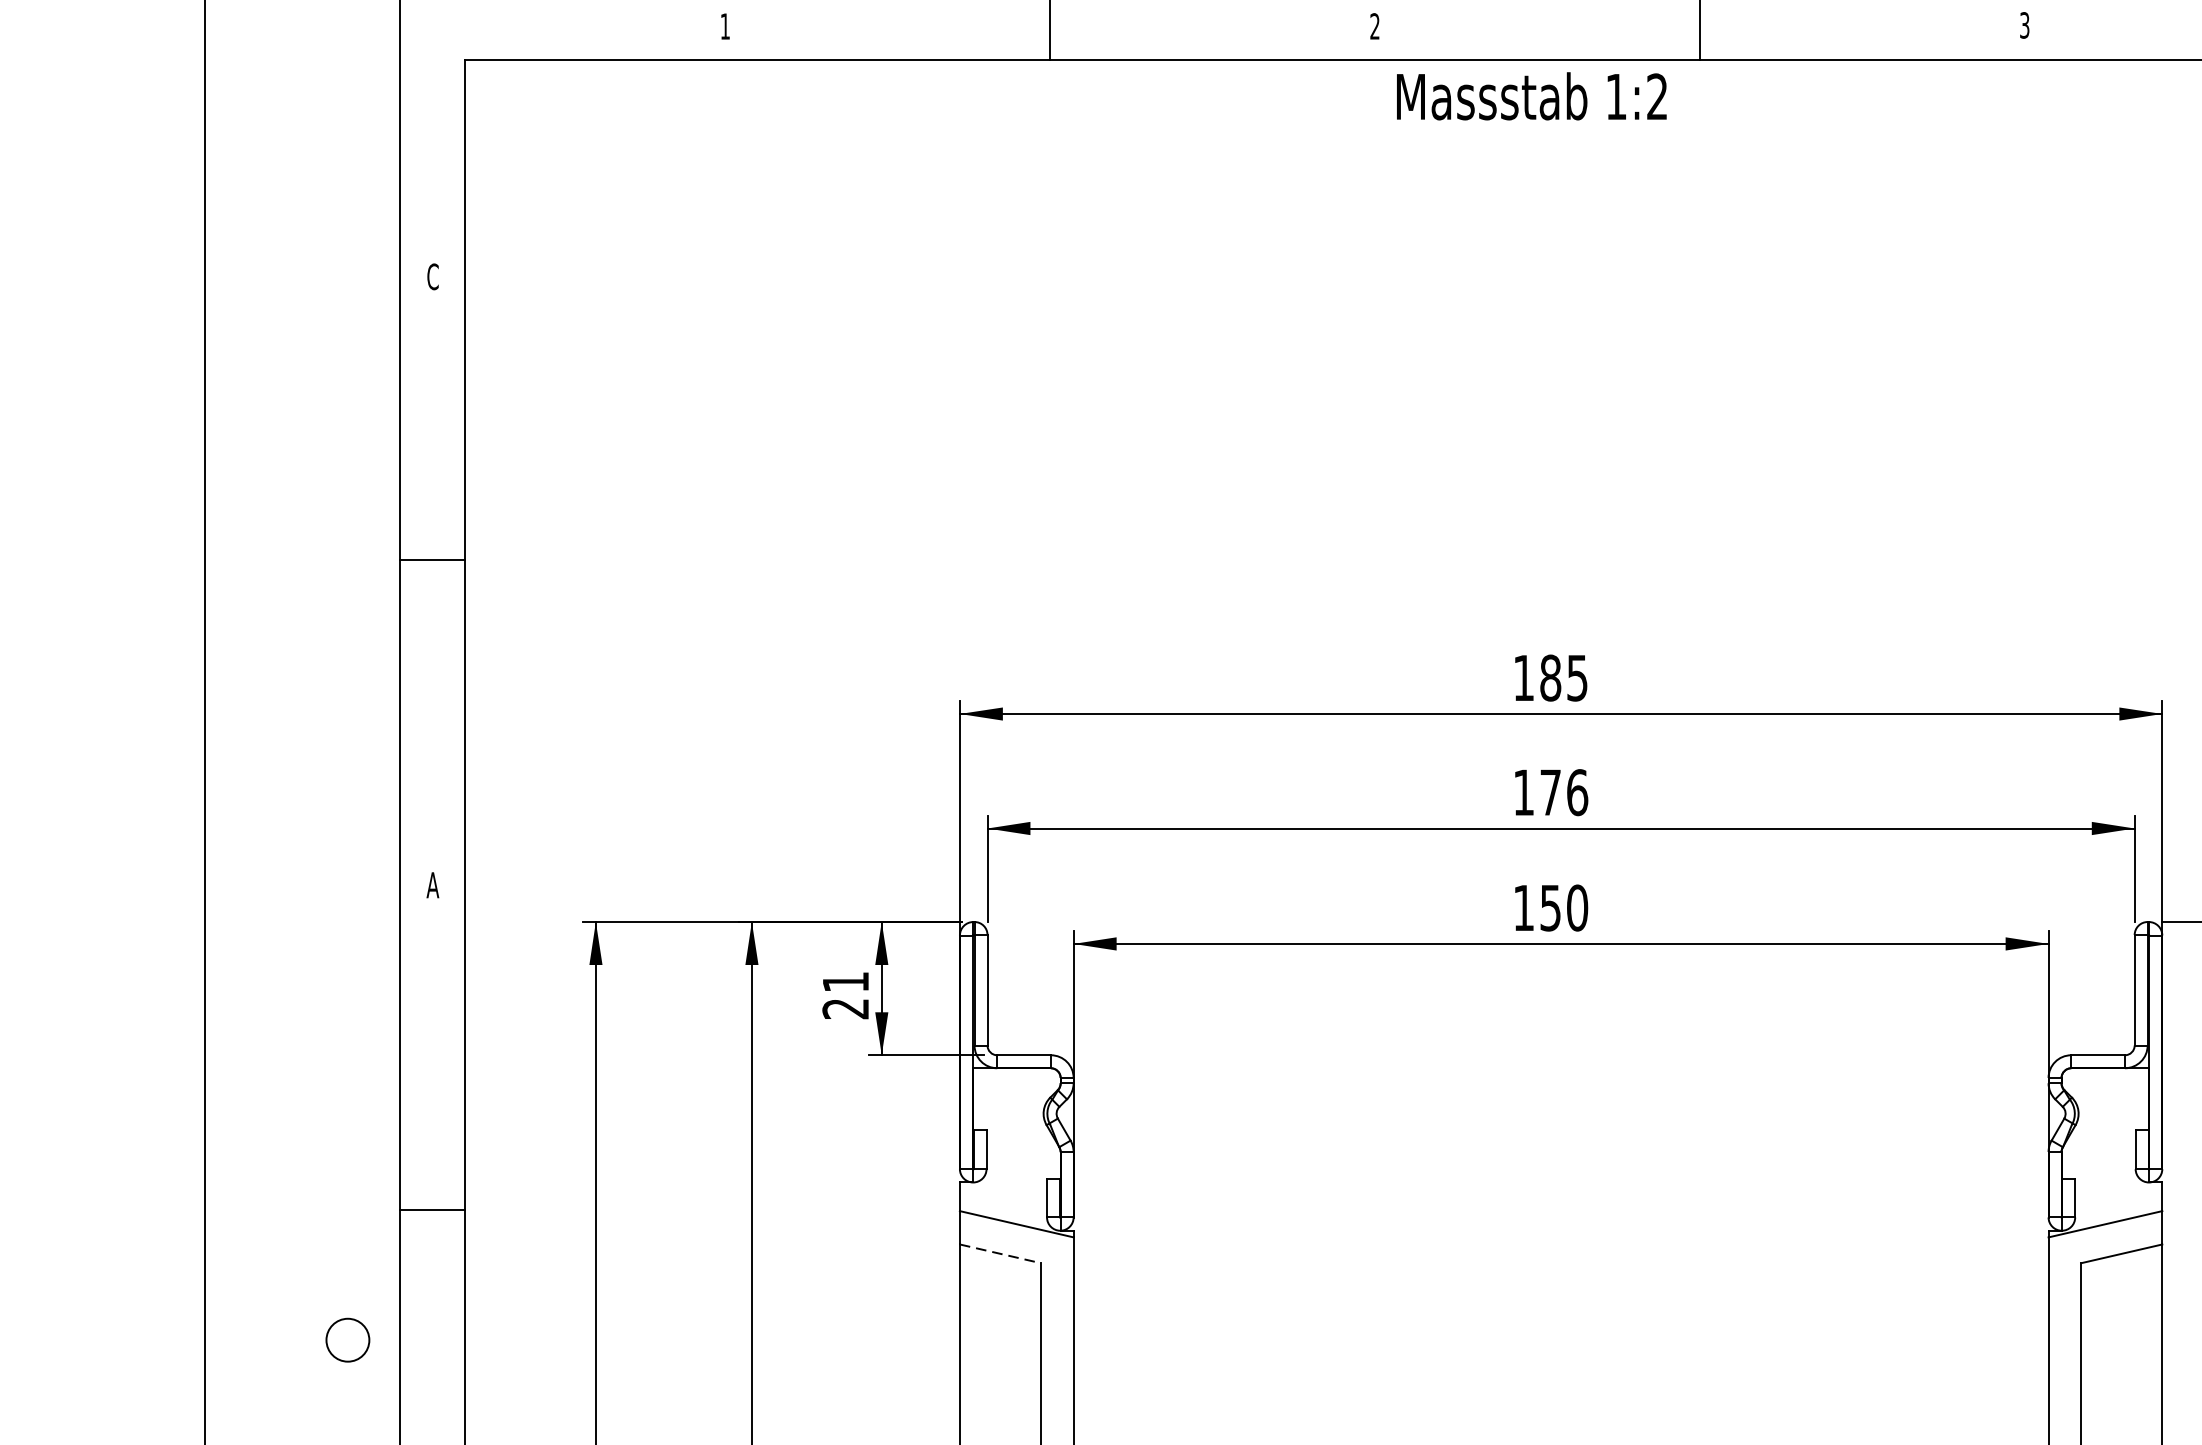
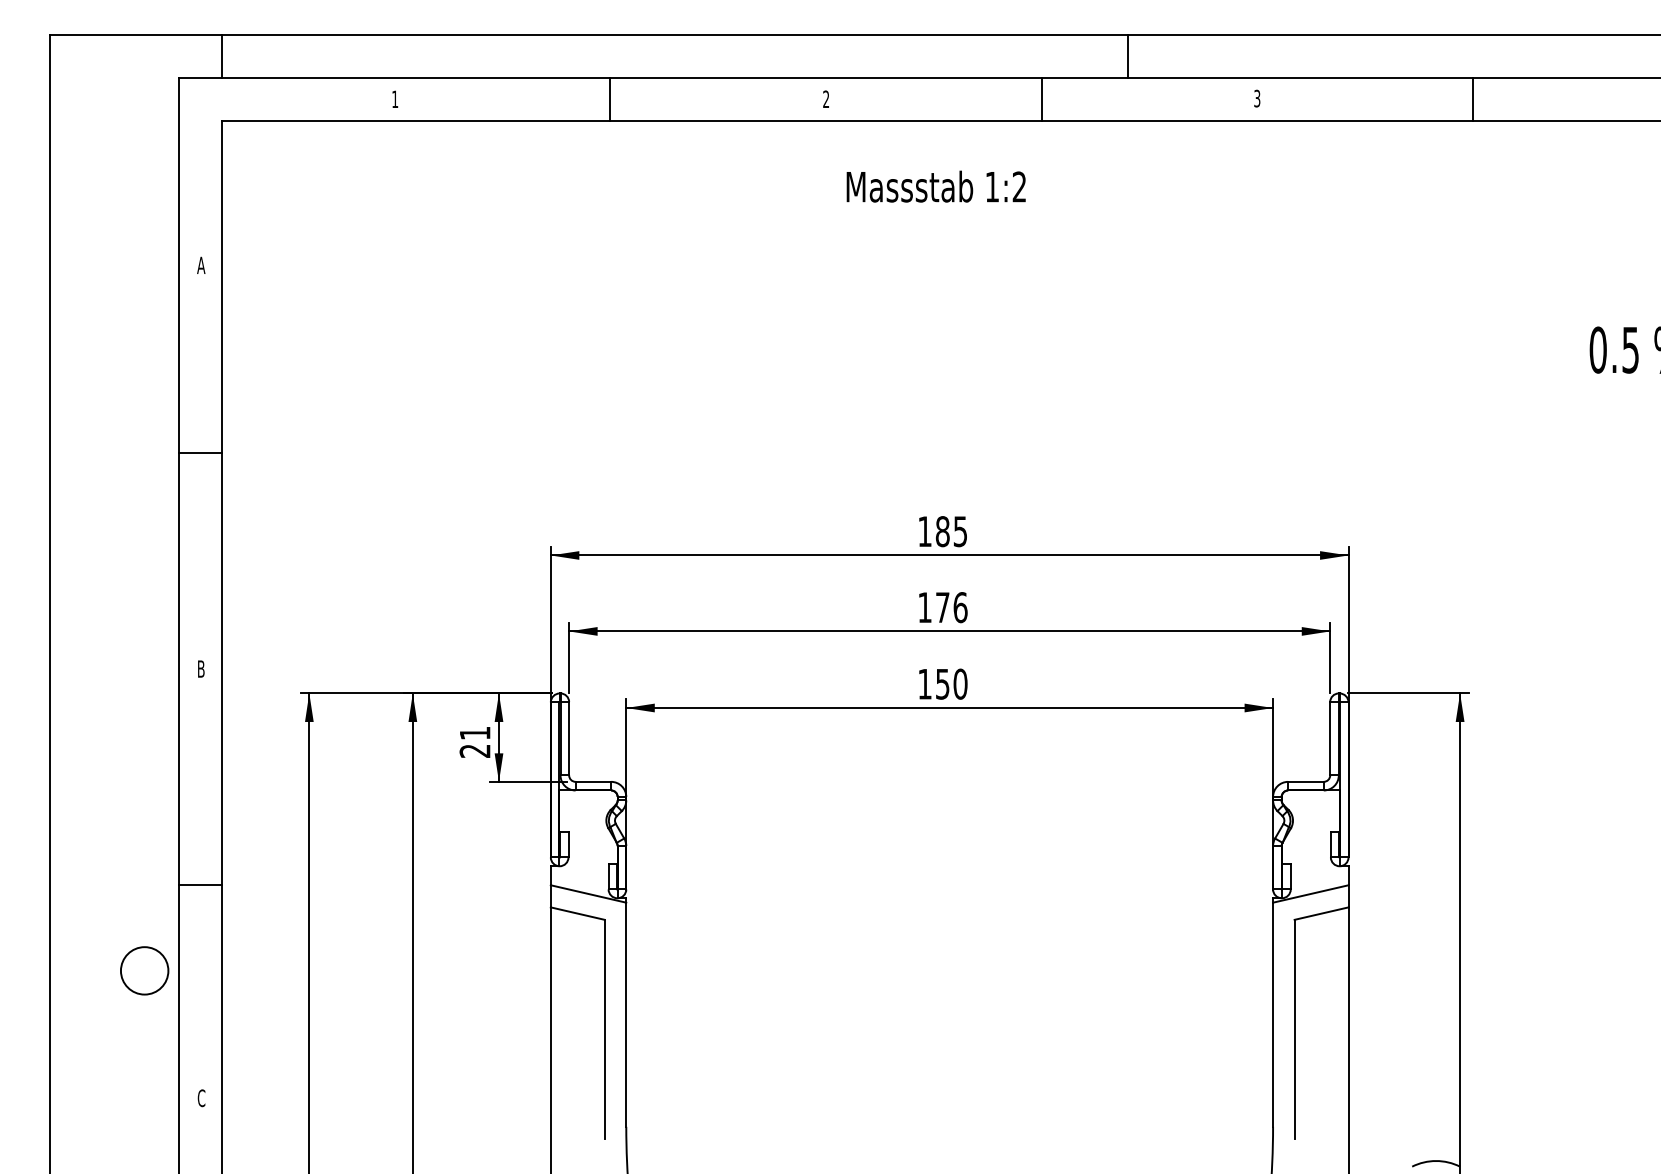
text: (1530, 96) -> (935, 186), moved
text: (433, 276) -> (201, 265), C -> A
text: (433, 884) -> (201, 668), A -> B
line: (1000, 1253) -> (577, 913), dashed -> solid
circle: (347, 1339) -> (144, 970), size x1.67

